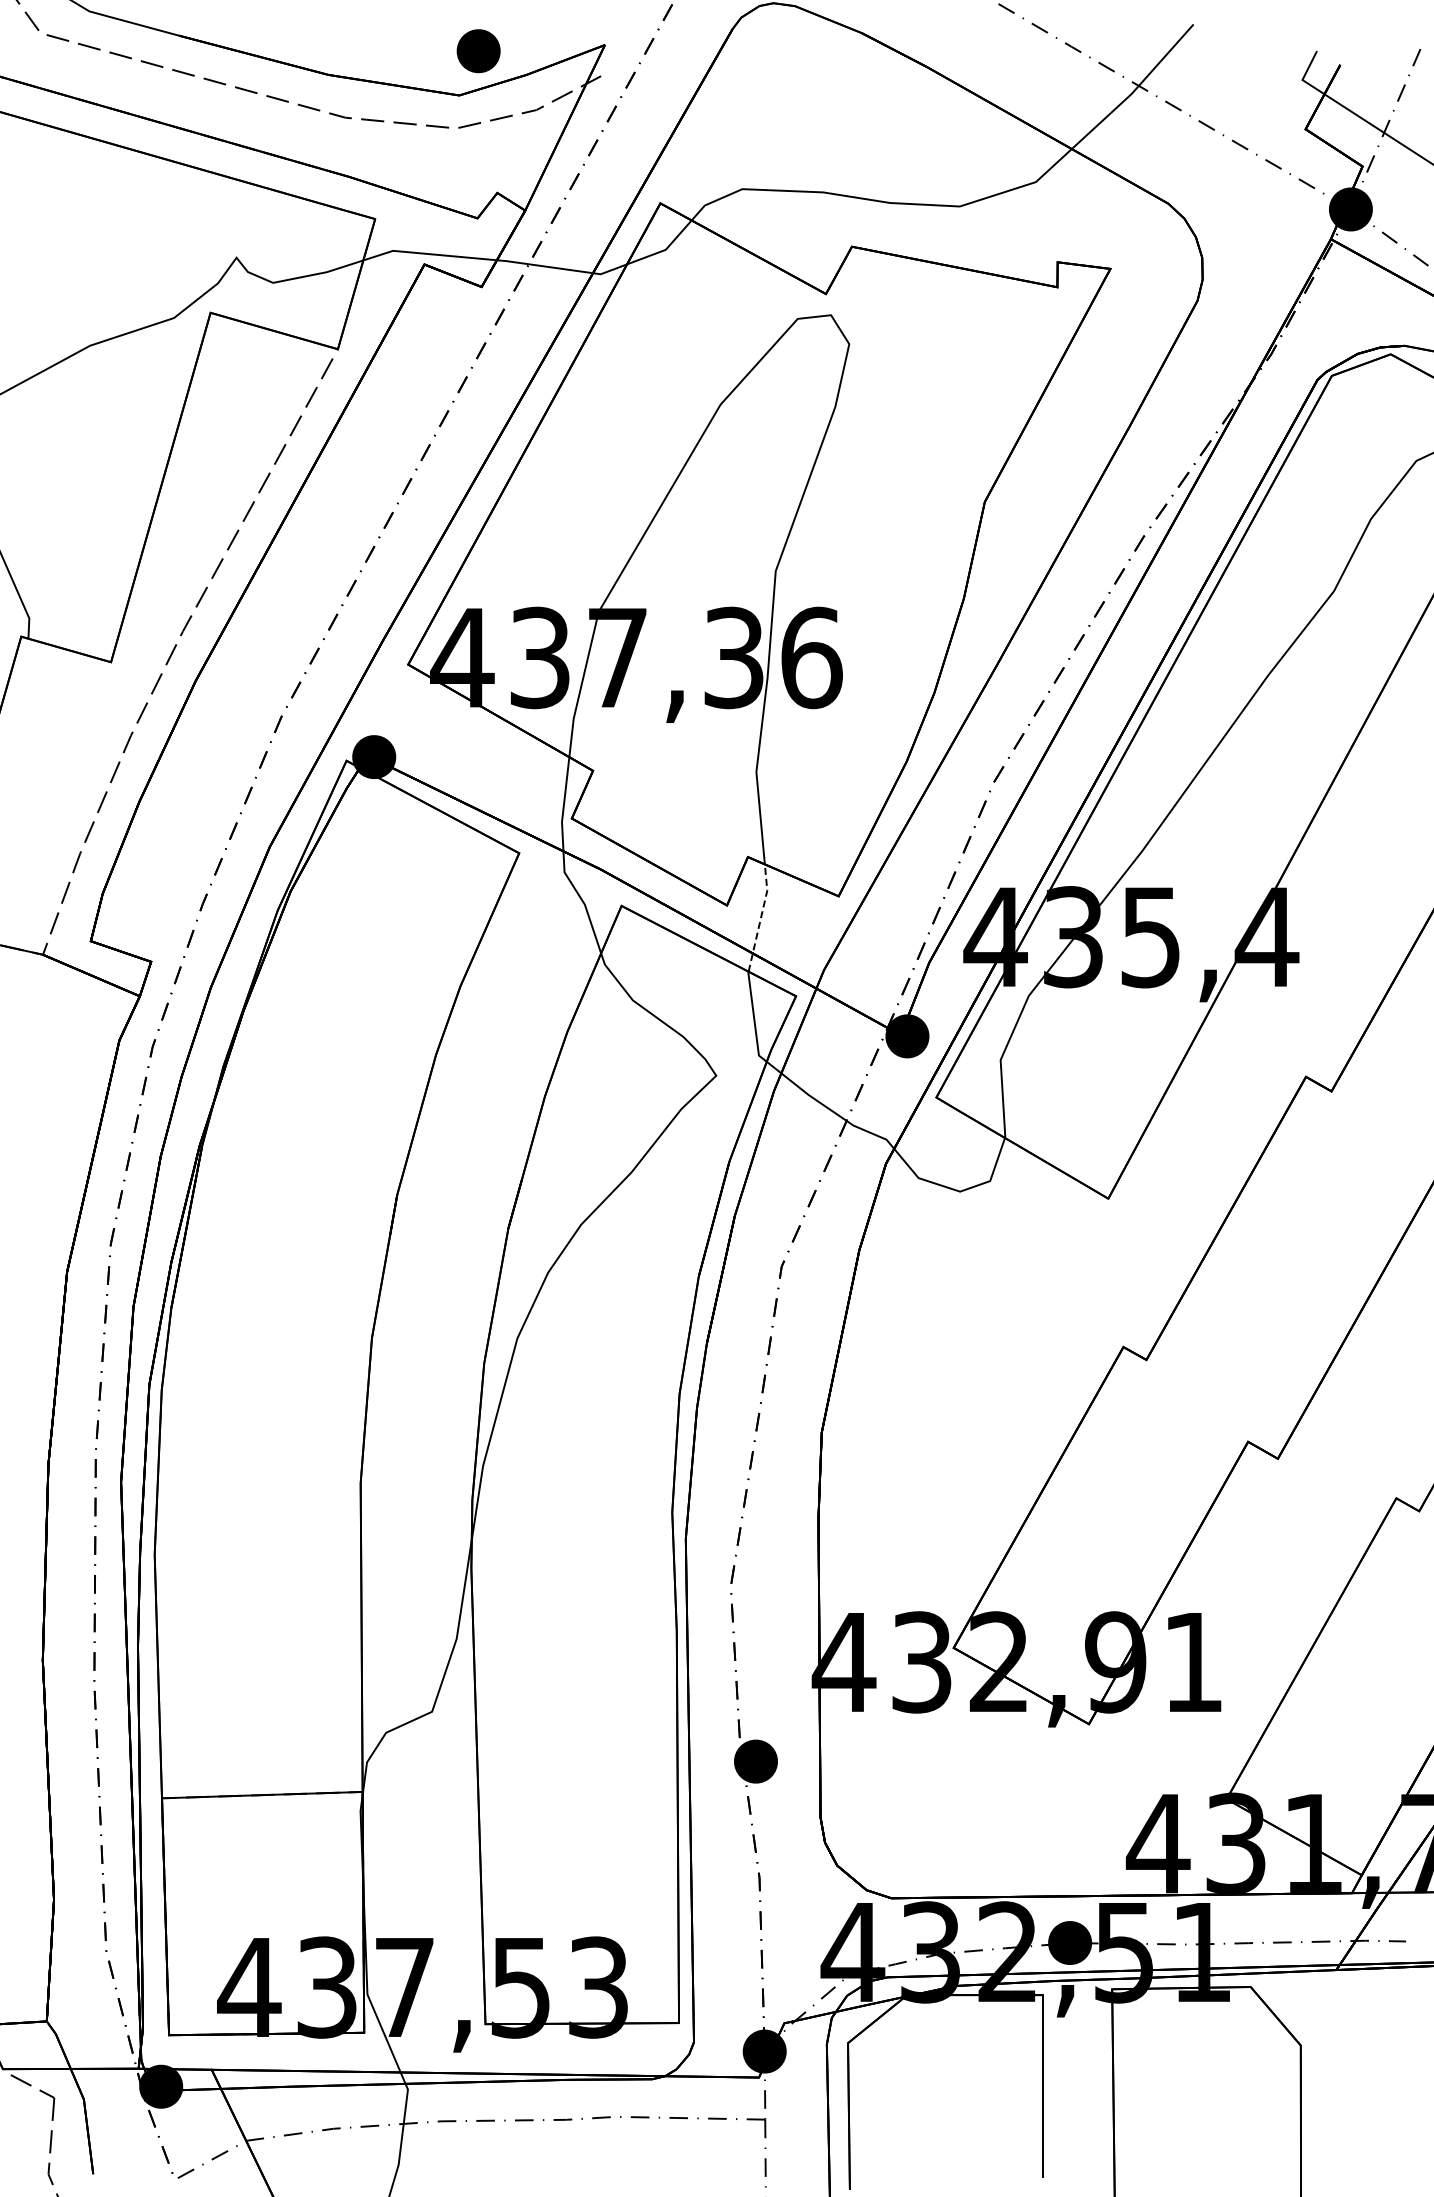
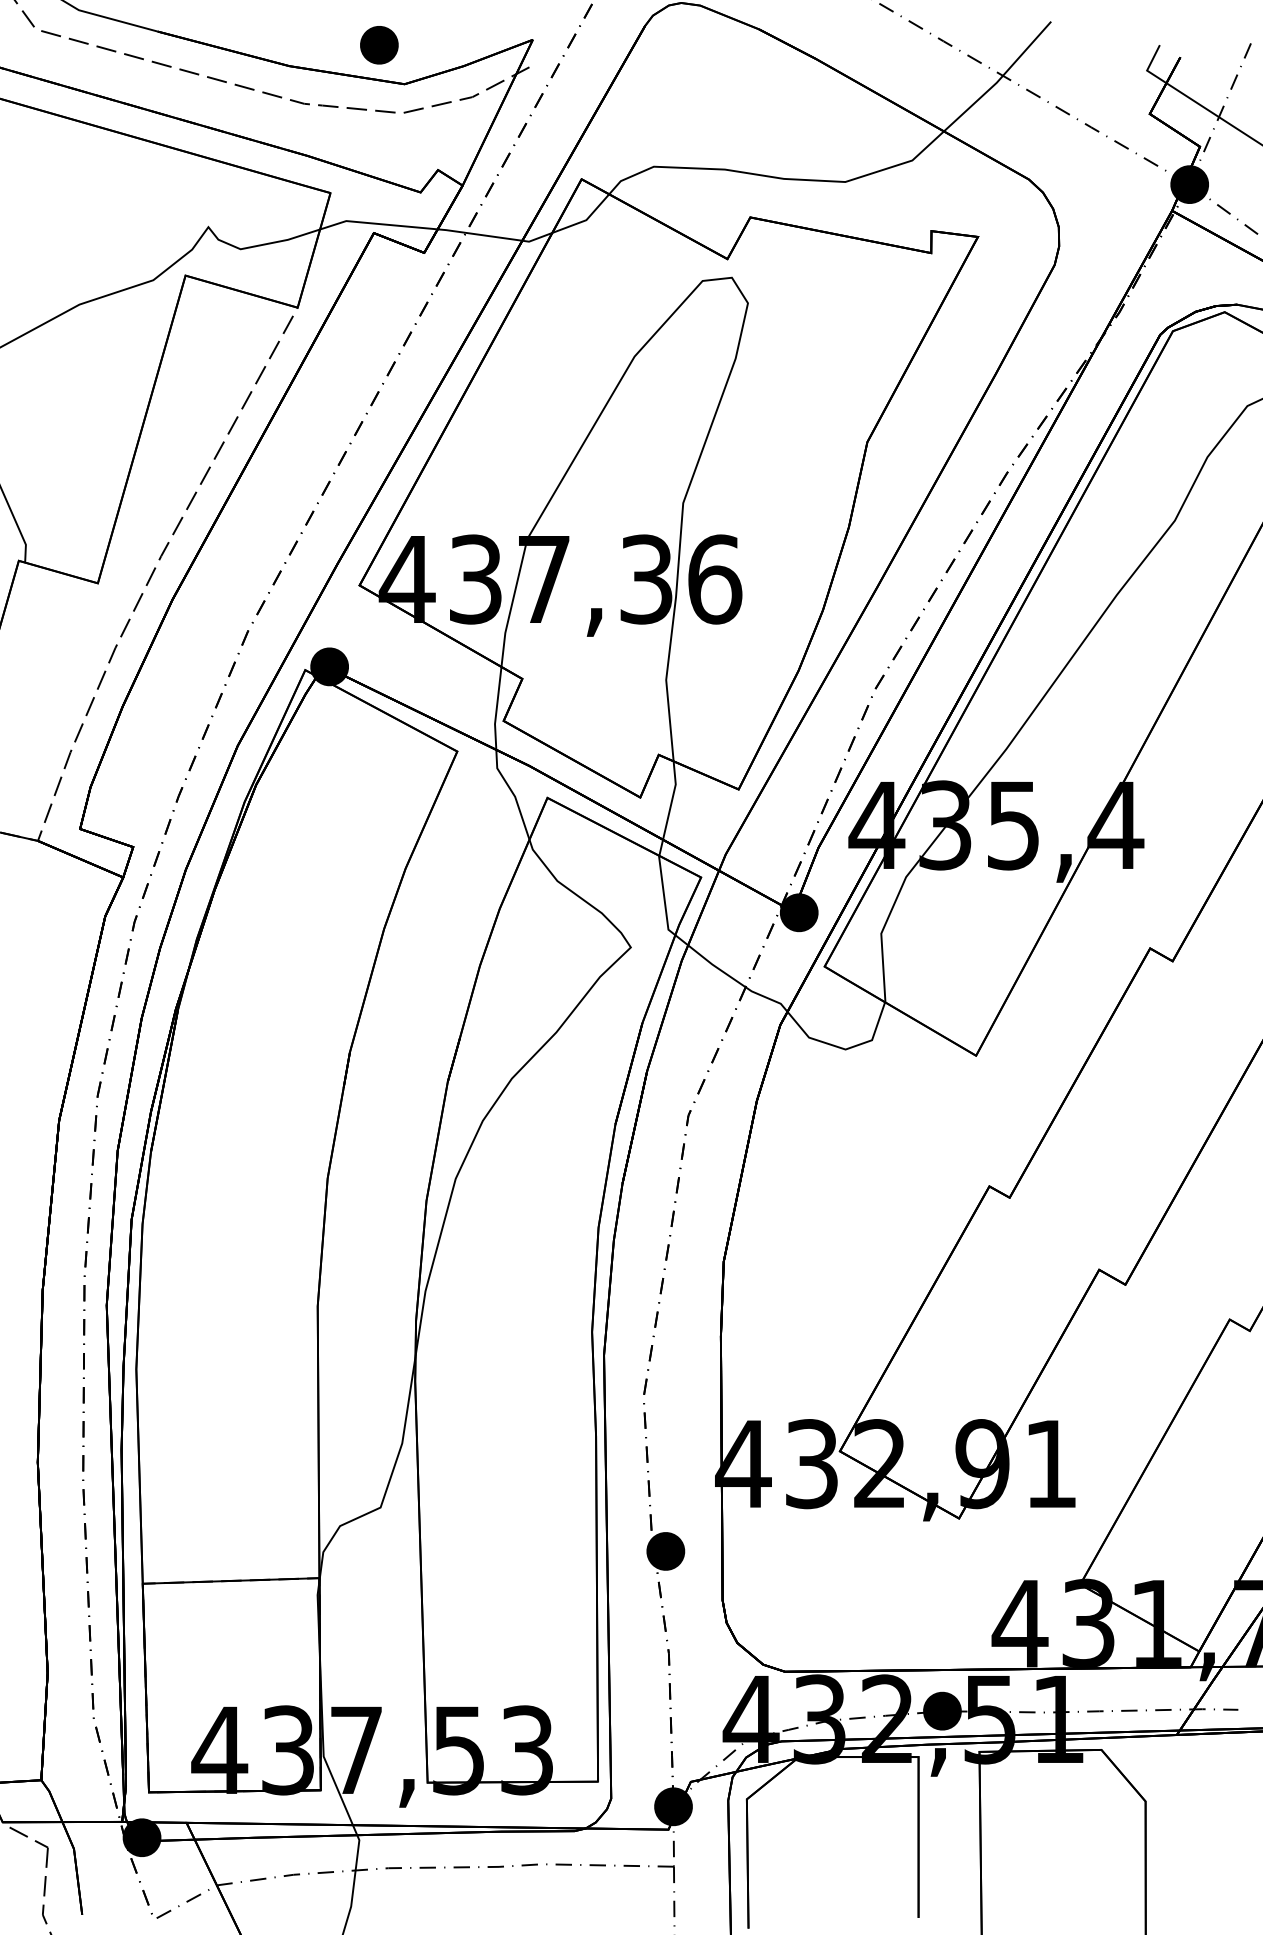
part: (478, 51) -> (379, 45), moved
line: (761, 917) -> (670, 808), dashed -> solid

